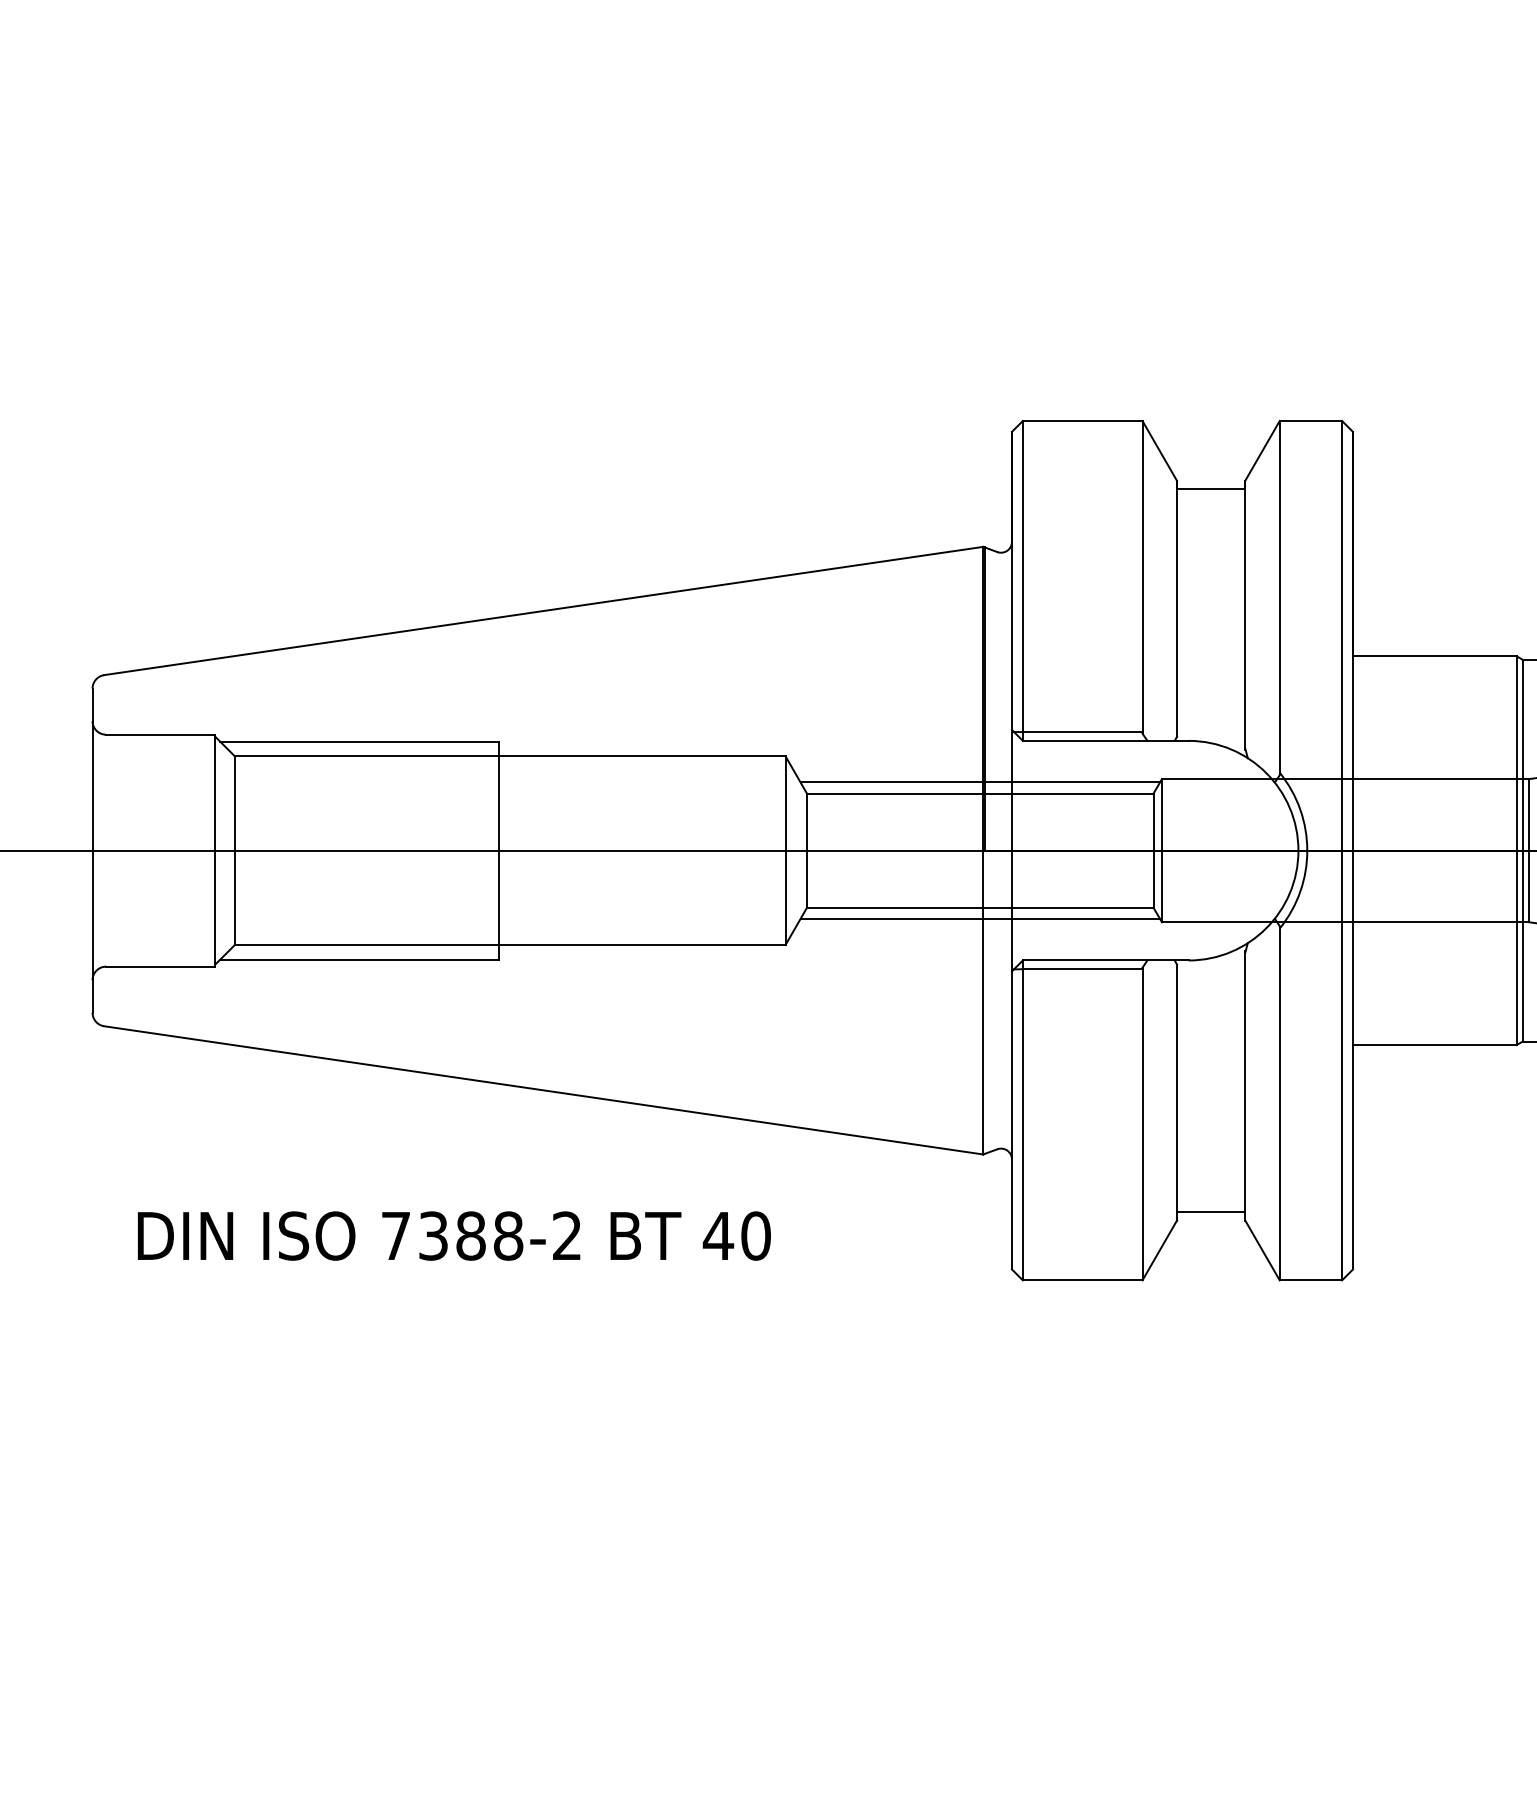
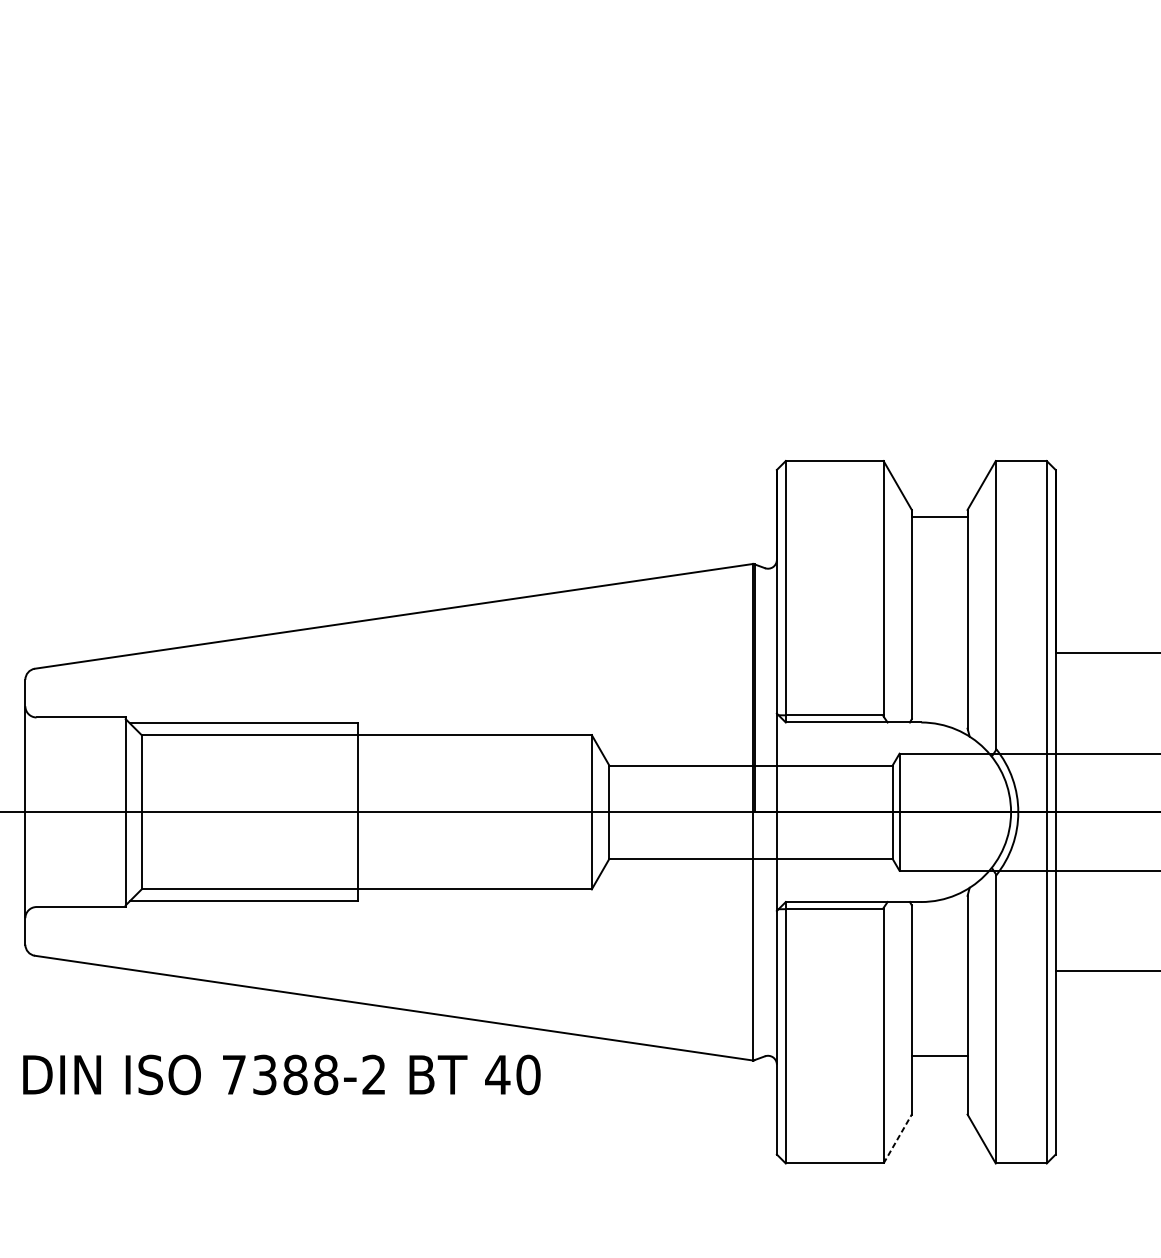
line: (979, 782) -> (750, 756), removed
line: (979, 918) -> (750, 867), removed
line: (1211, 1212) -> (940, 1056), moved
text: (454, 1235) -> (282, 1074), moved
line: (1159, 1250) -> (897, 1139), solid -> dashed

